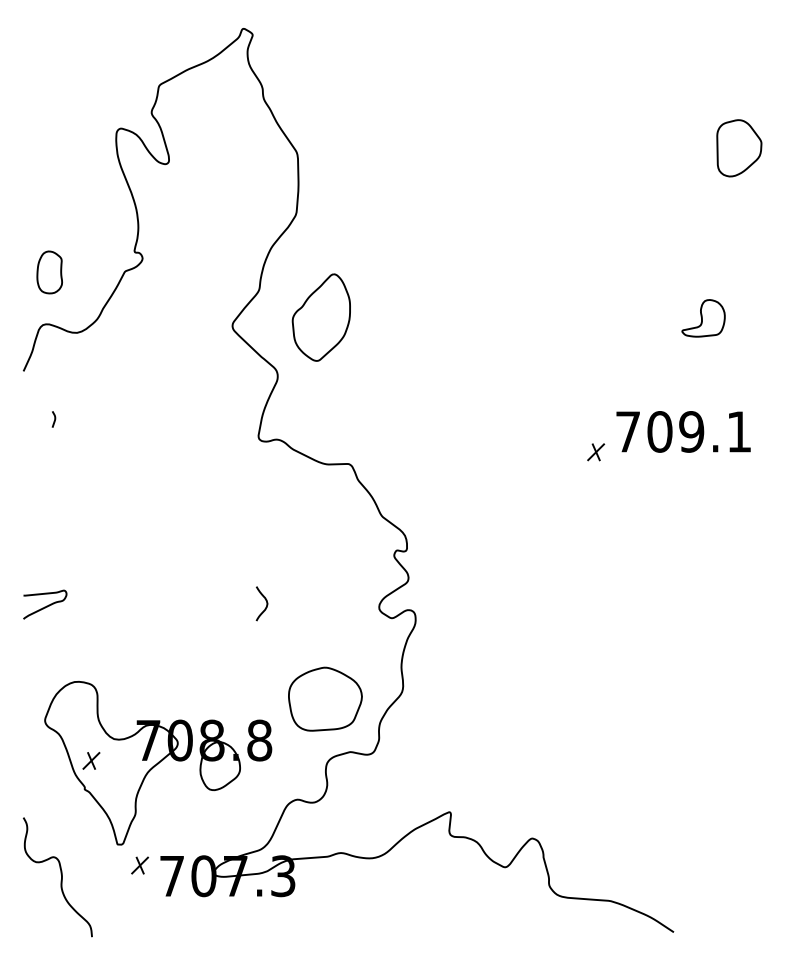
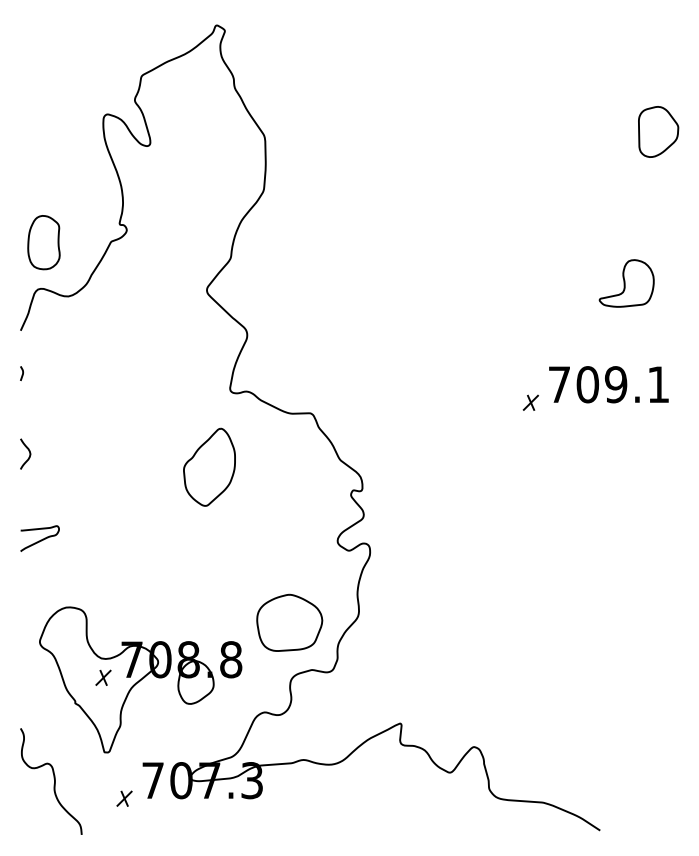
part: (49, 272) -> (43, 242), size x1.43
part: (320, 317) -> (208, 467), moved
part: (703, 318) -> (626, 283), size x1.43
curve: (54, 419) -> (22, 373), moved
curve: (264, 599) -> (27, 450), moved
part: (91, 760) -> (103, 677), moved
part: (139, 865) -> (124, 798), moved

